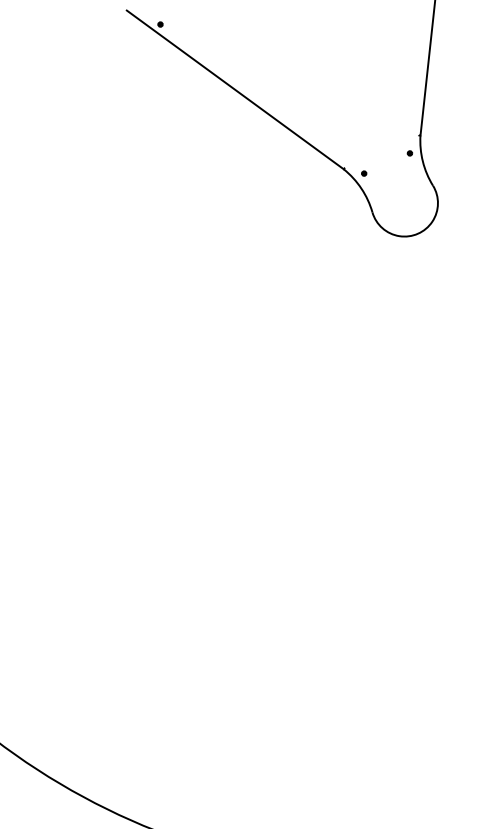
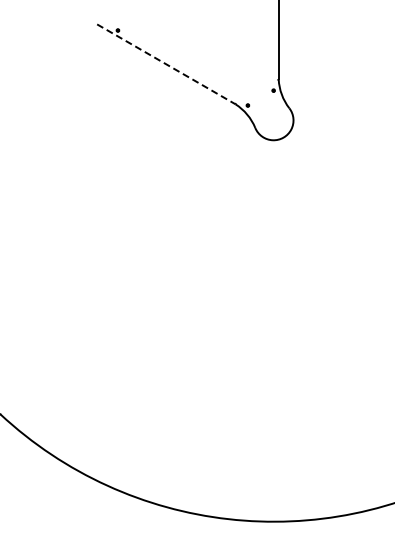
line: (235, 90) -> (166, 64), solid -> dashed

